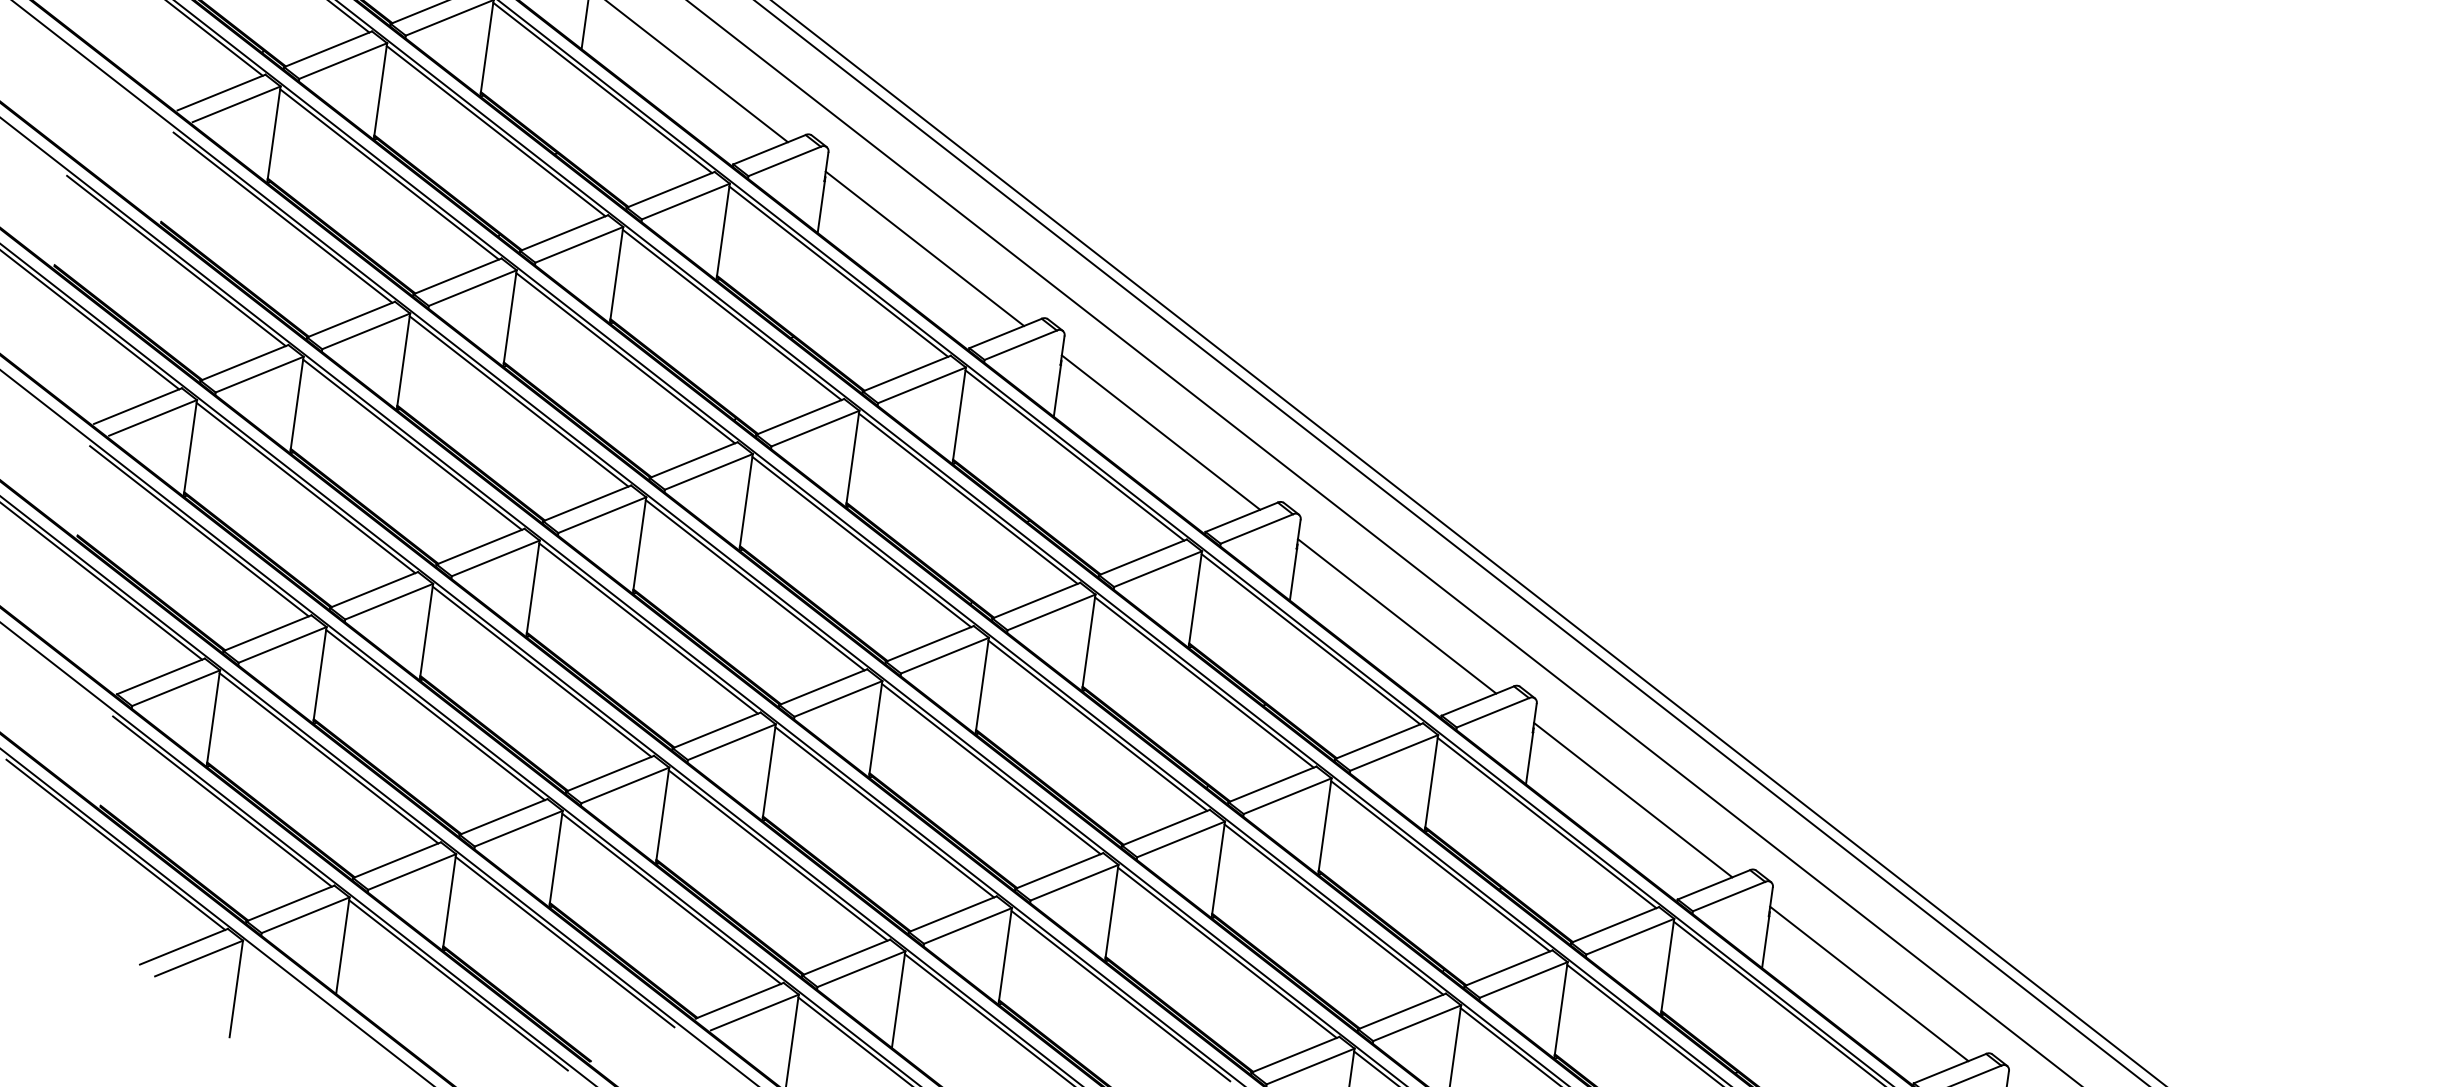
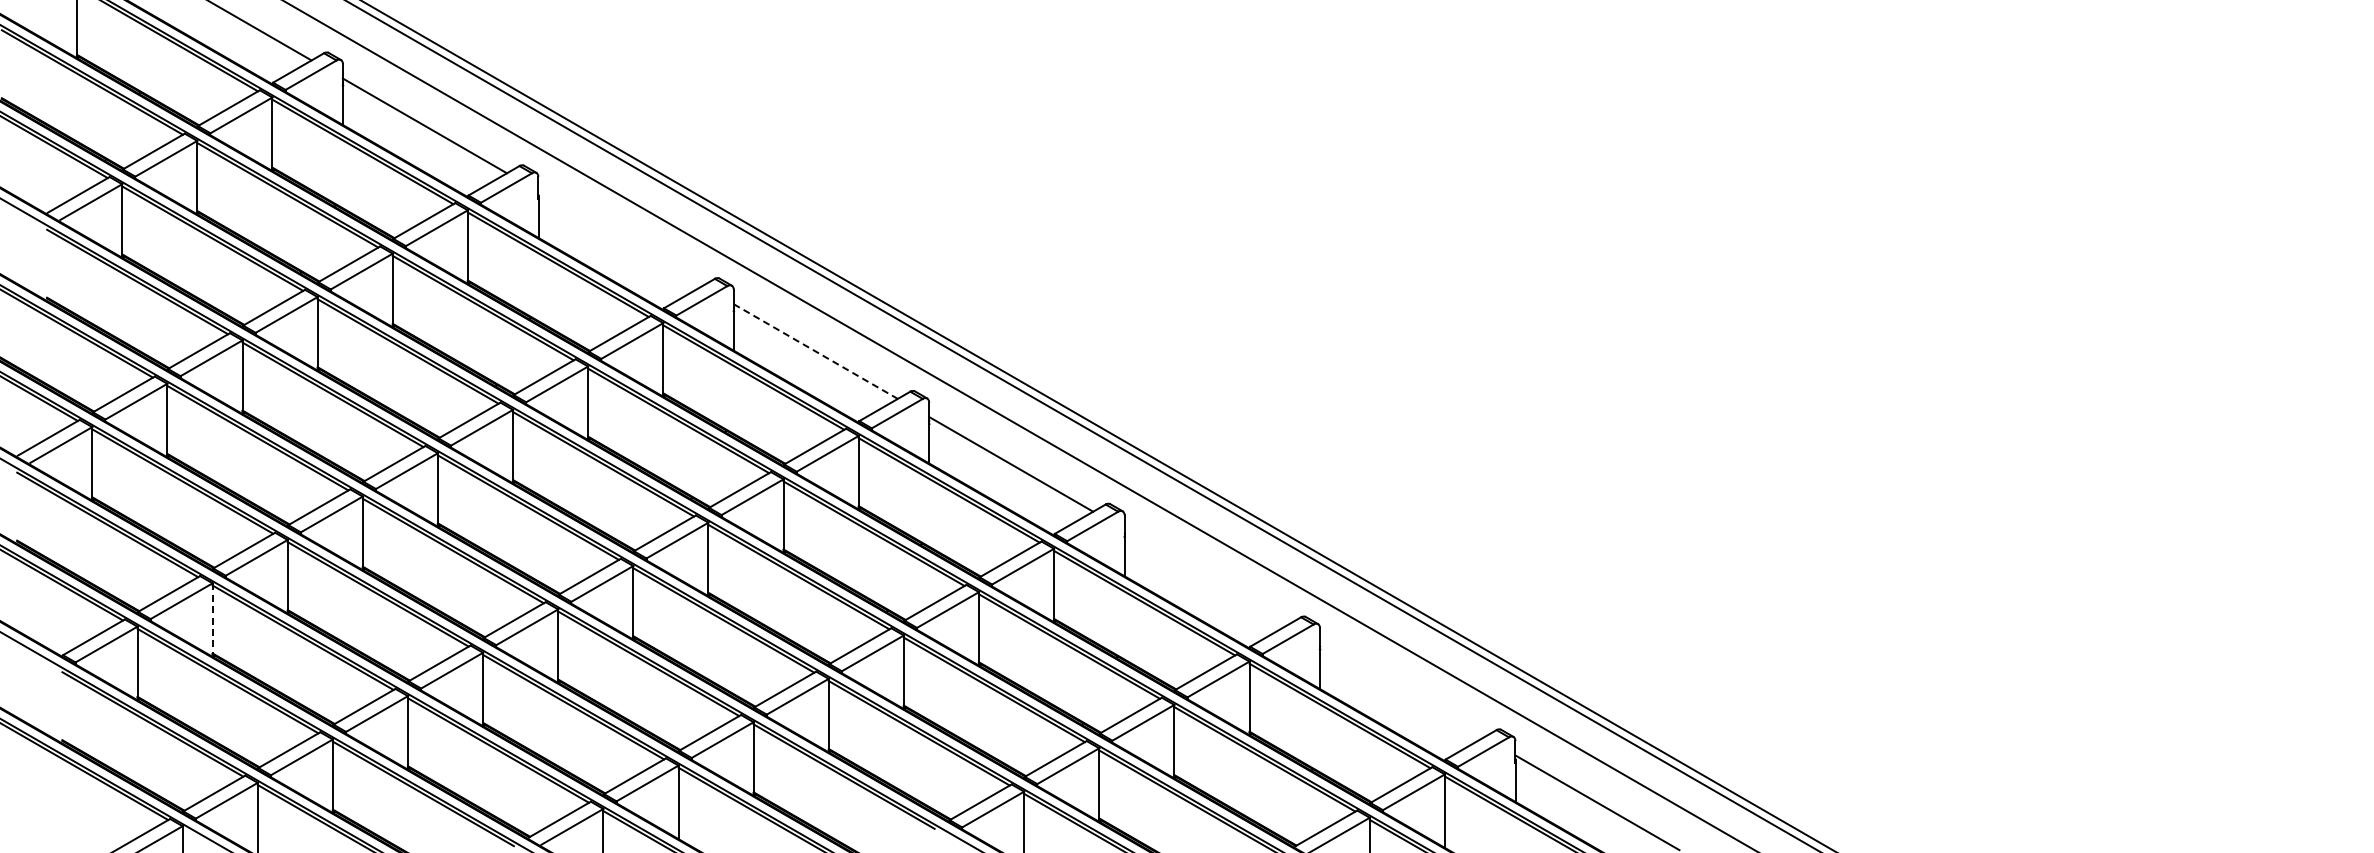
line: (925, 248) -> (620, 238), removed
line: (1160, 432) -> (815, 351), solid -> dashed
line: (319, 675) -> (212, 620), solid -> dashed
line: (1633, 799) -> (1206, 576), removed
line: (1868, 983) -> (1401, 689), removed

